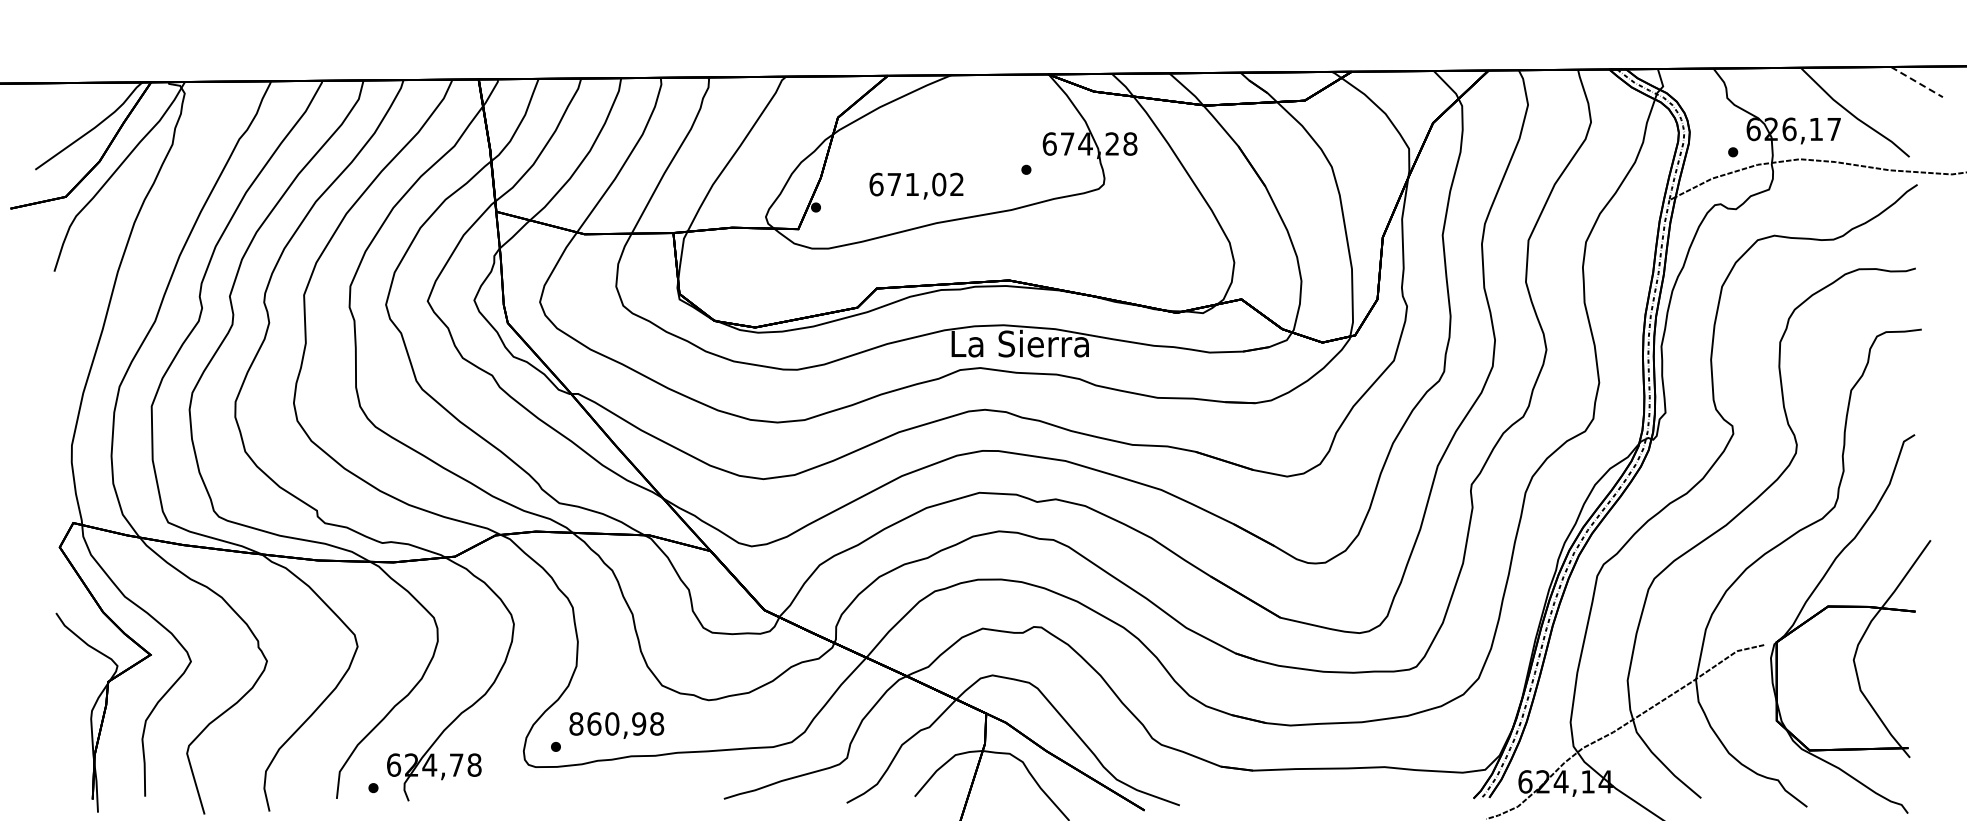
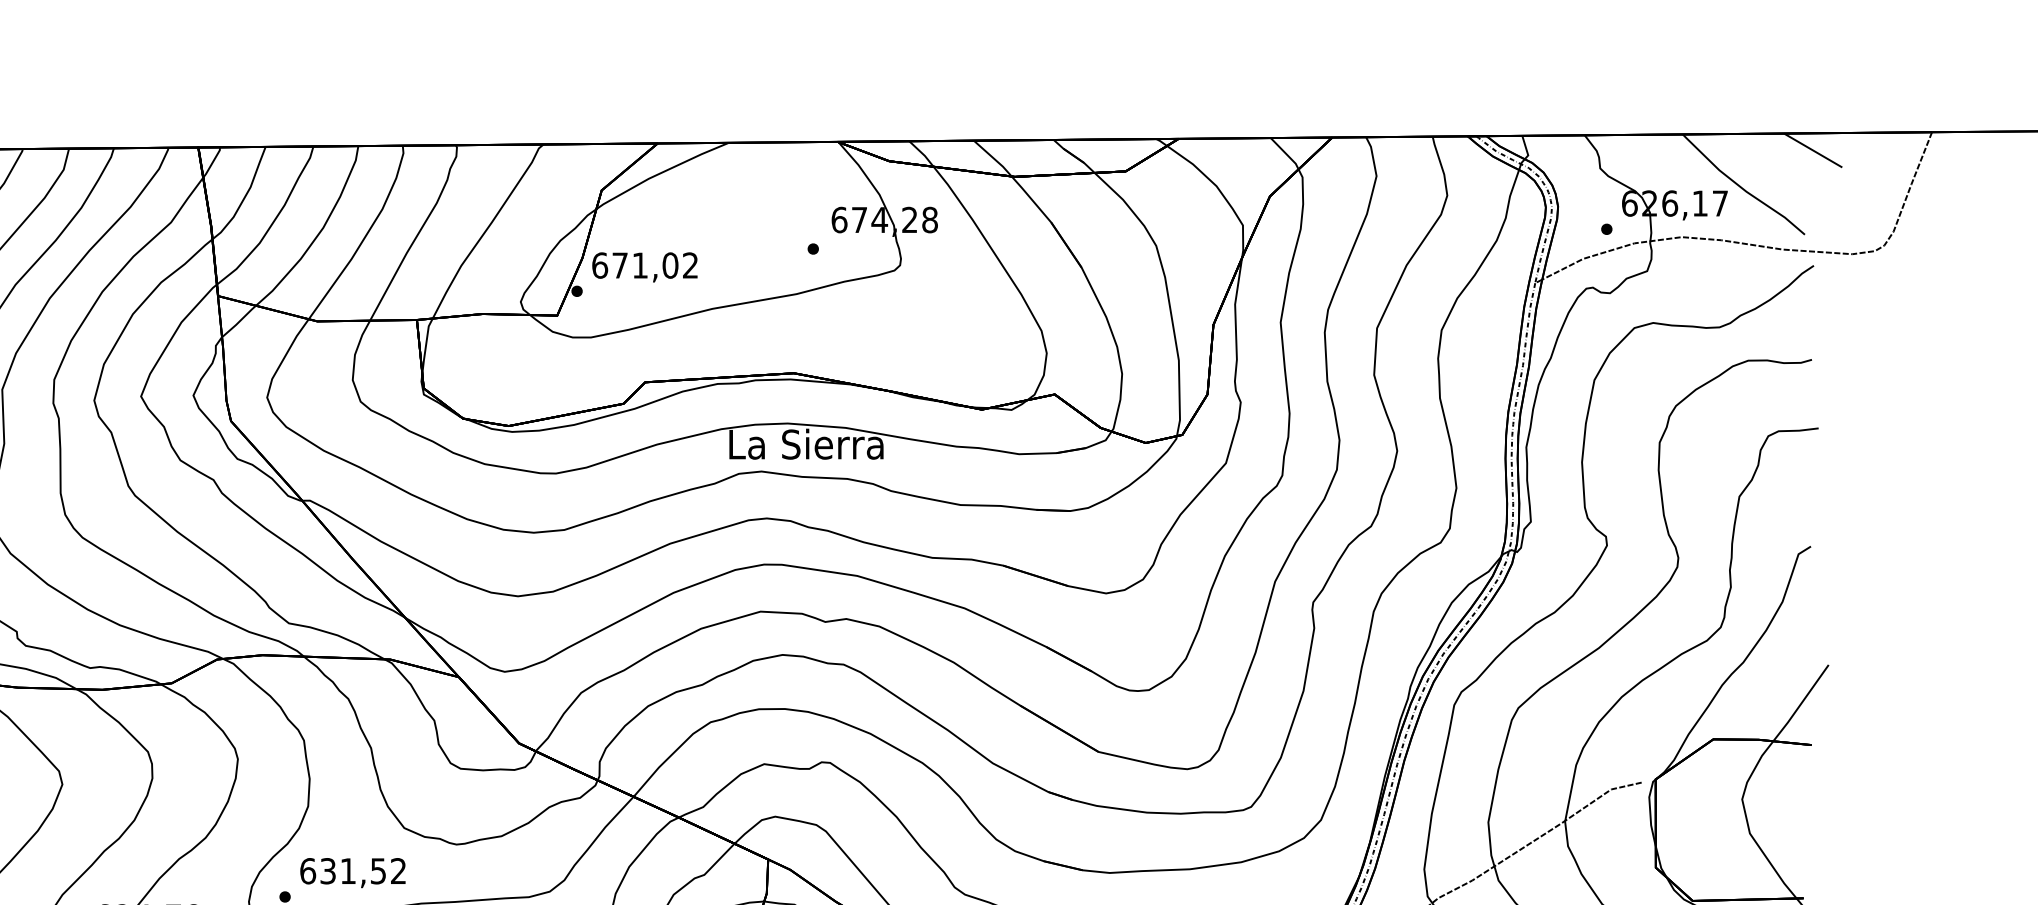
line: (1917, 82) -> (1813, 150), dashed -> solid
text: (916, 185) -> (644, 266), moved
text: (616, 723) -> (353, 870), 860,98 -> 631,52

